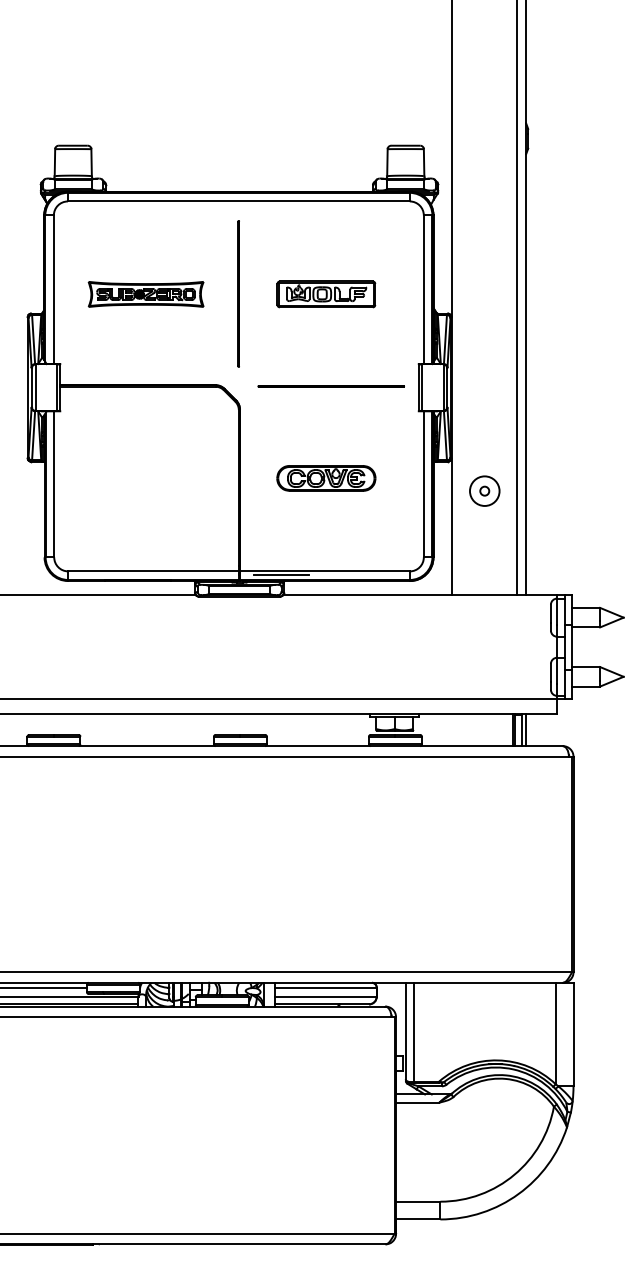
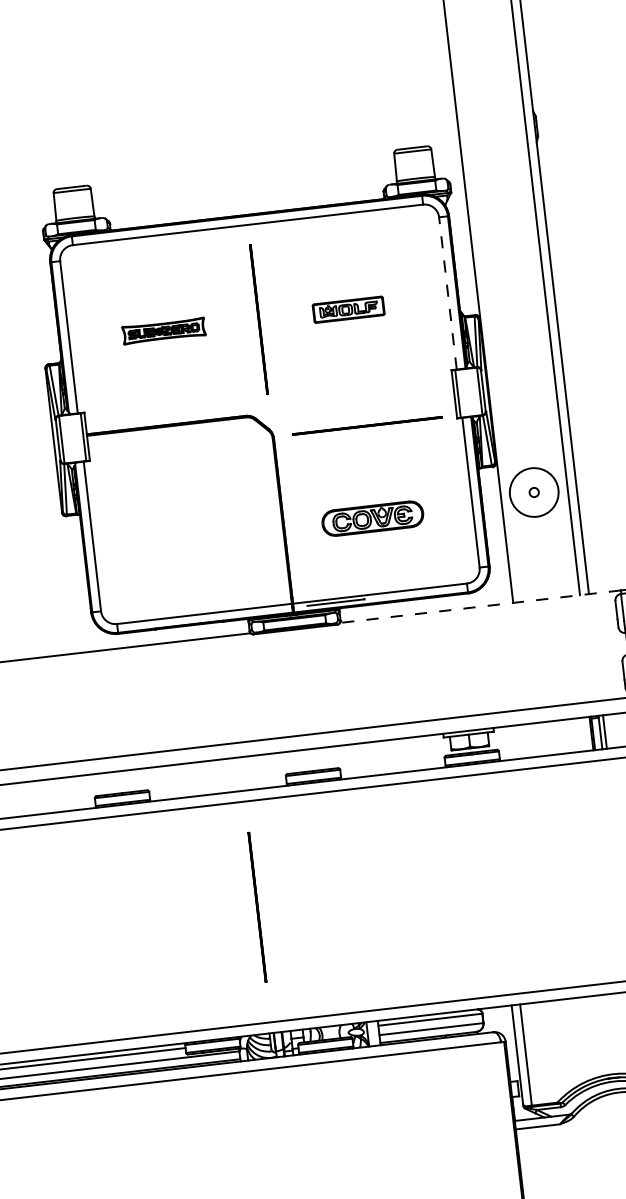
line: (423, 289) -> (447, 293), solid -> dashed
part: (145, 294) -> (163, 331), size x0.7
part: (326, 294) -> (348, 309), size x0.7
line: (330, 386) -> (366, 426), moved
part: (326, 478) -> (372, 518), moved
circle: (484, 490) -> (533, 491), size x1.6
line: (419, 595) -> (479, 607), solid -> dashed
line: (171, 859) -> (257, 906), added

